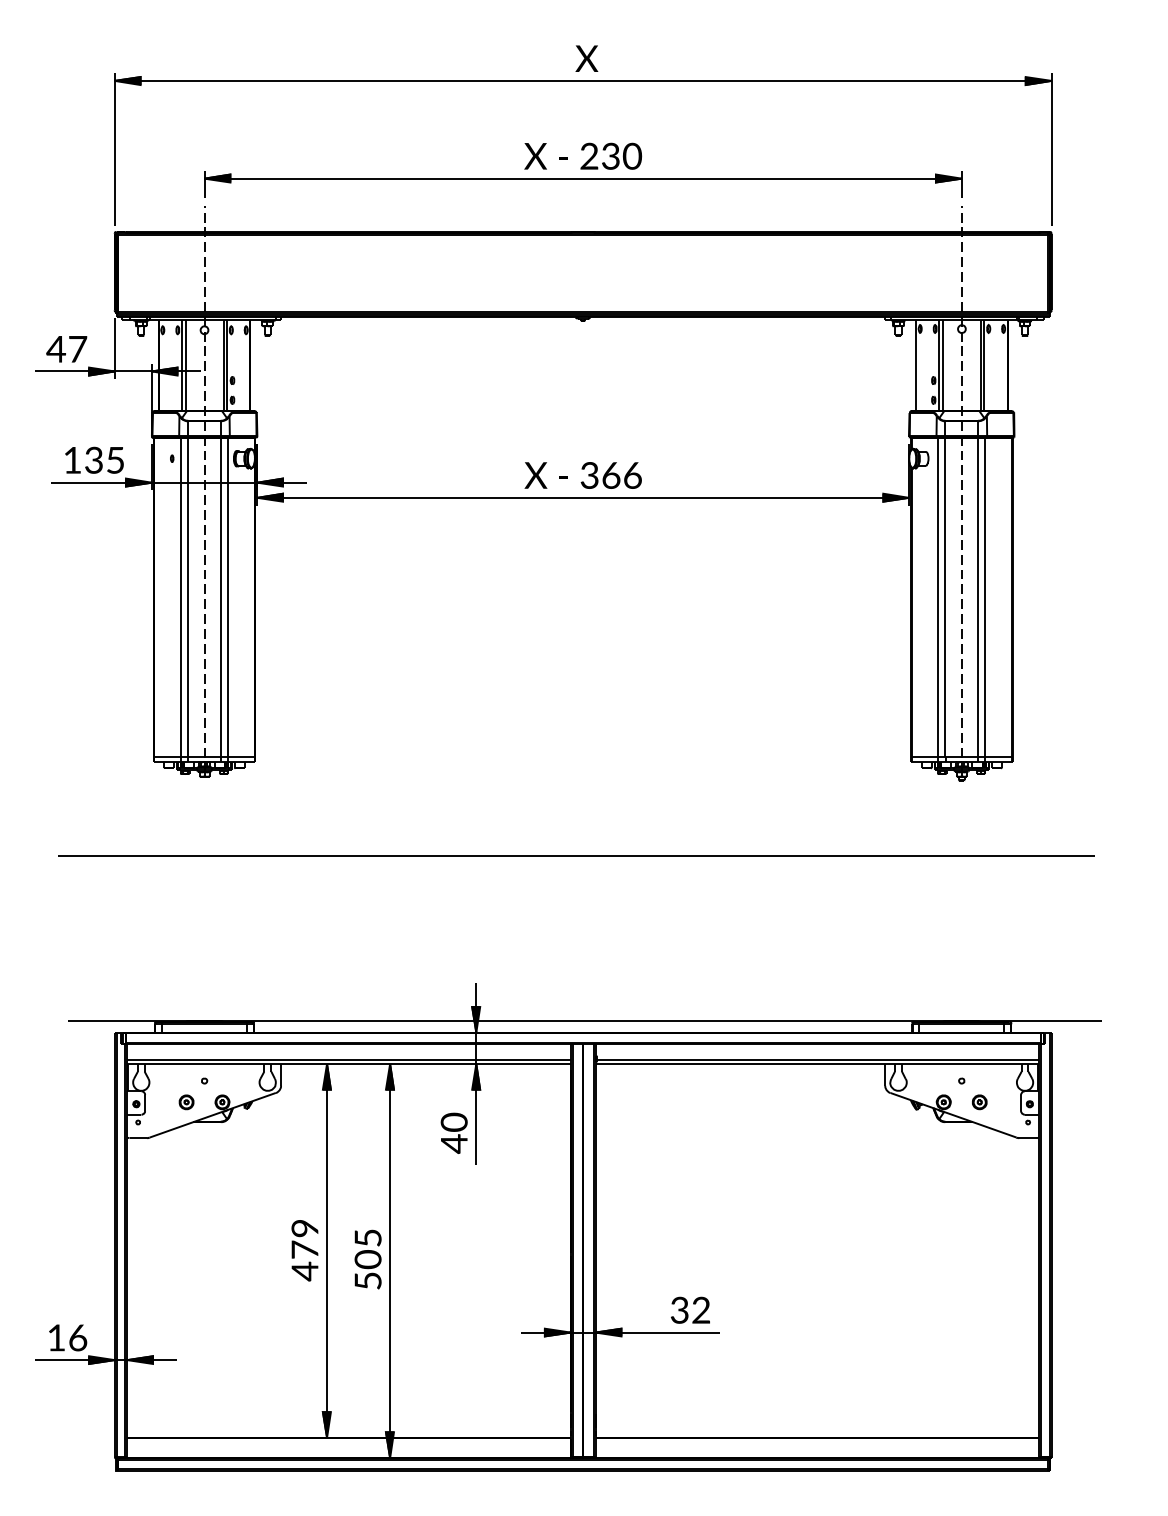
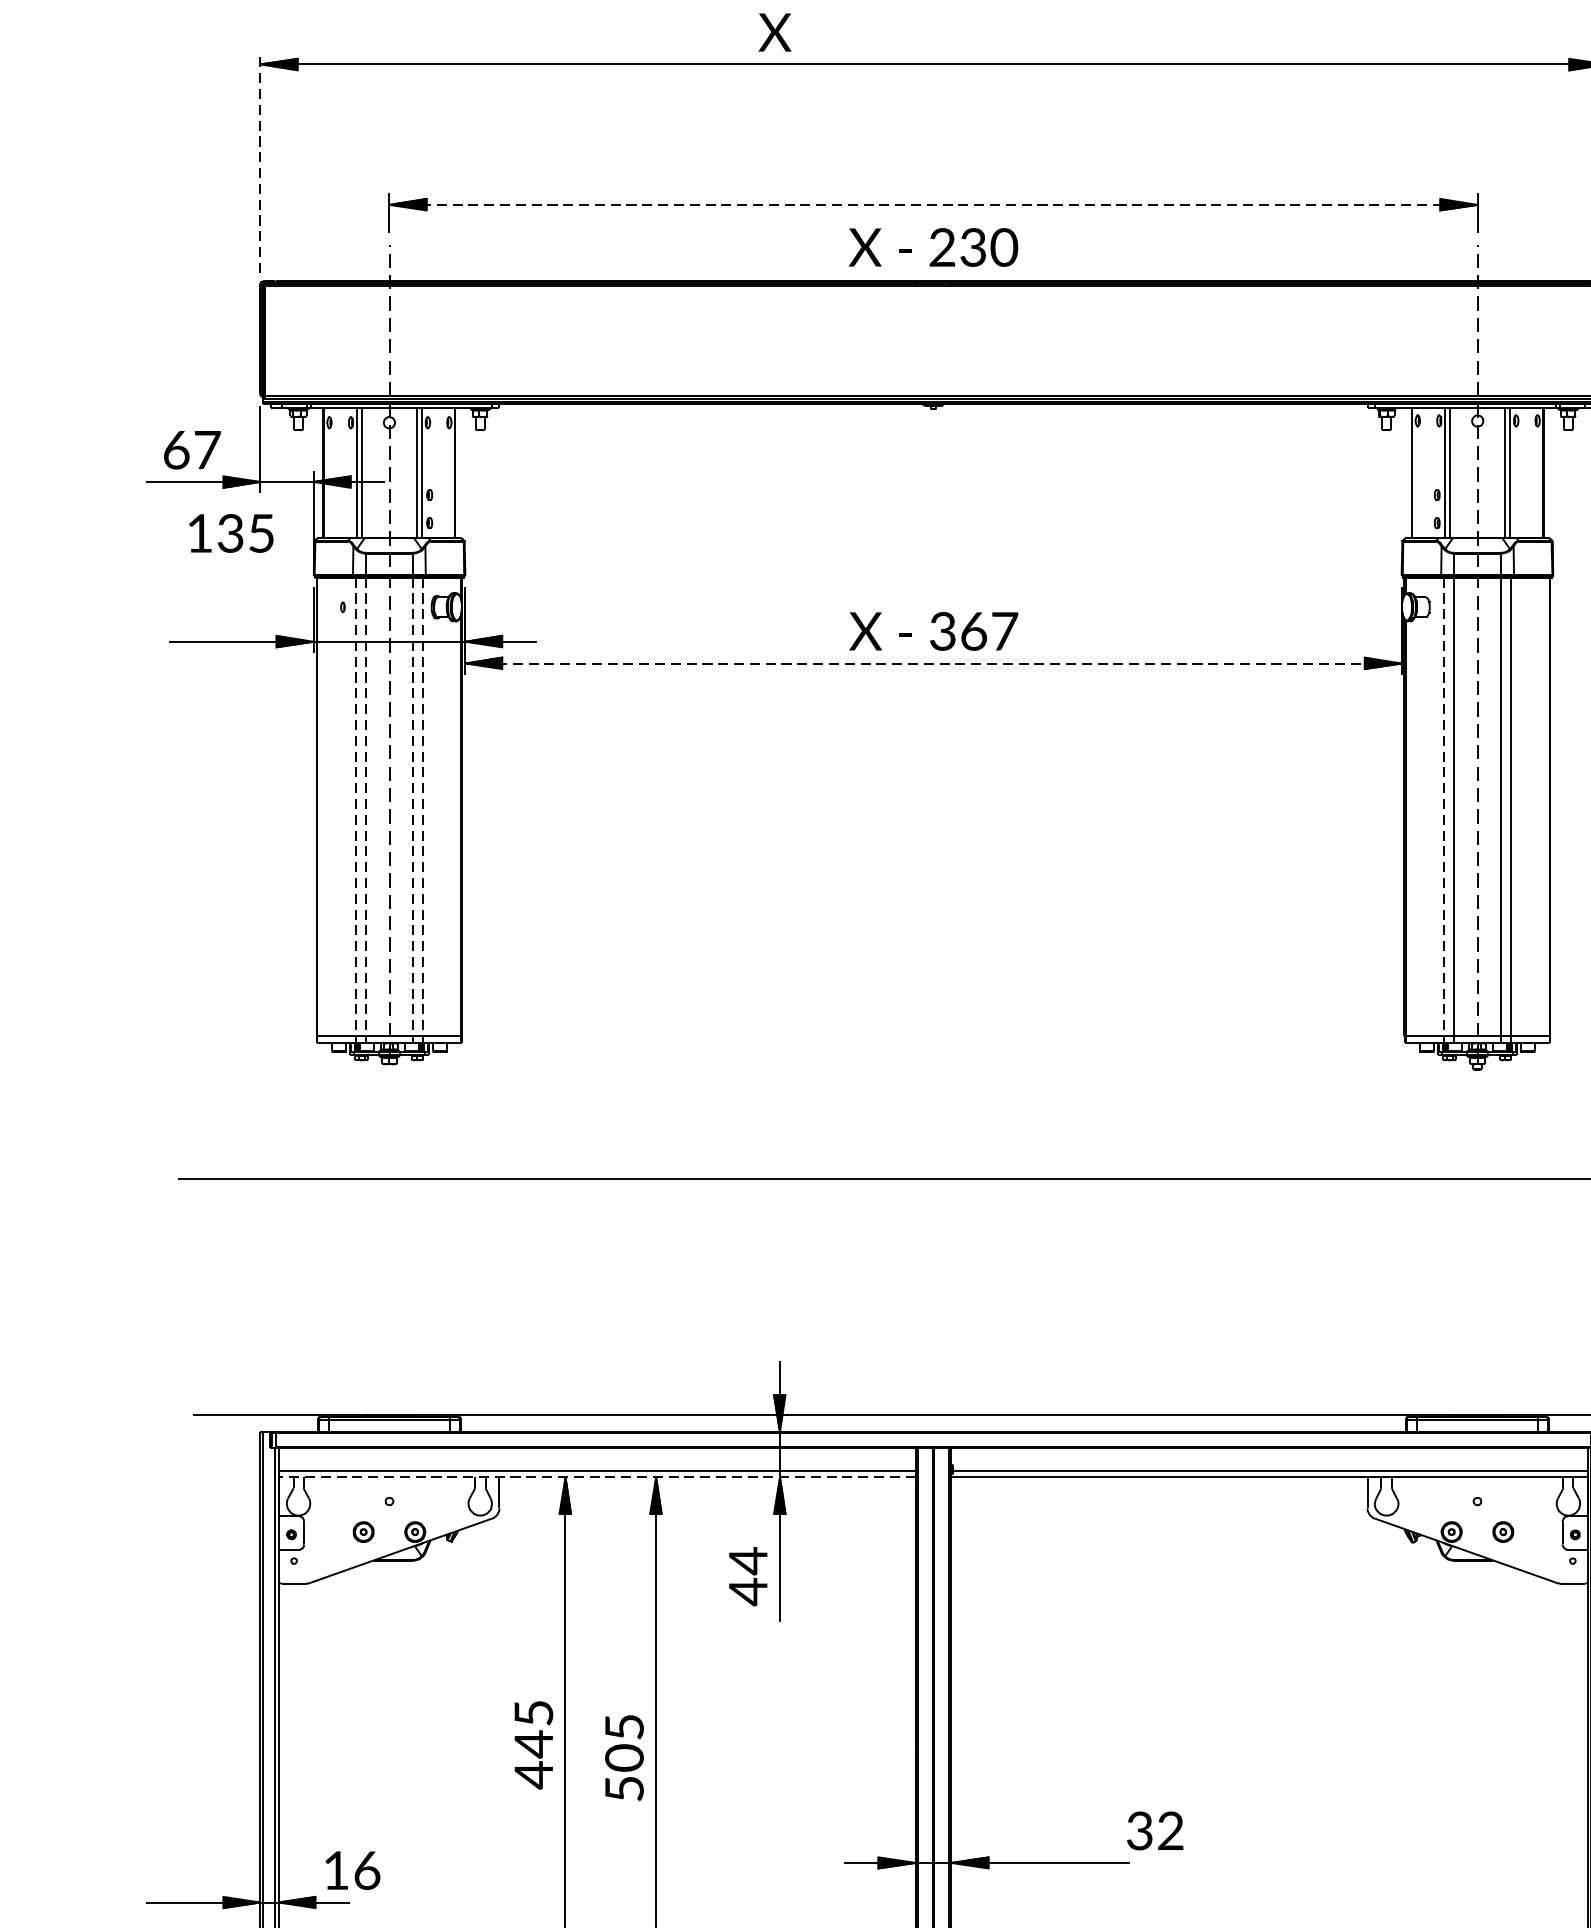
text: (586, 58) -> (774, 32), moved
line: (114, 149) -> (260, 162), solid -> dashed
text: (583, 155) -> (933, 246), moved
line: (583, 178) -> (933, 204), solid -> dashed
text: (55, 349) -> (175, 450), 47 -> 67
text: (94, 459) -> (231, 532), moved
text: (633, 475) -> (1005, 631), 366 -> 367
line: (583, 497) -> (933, 663), solid -> dashed
line: (181, 597) -> (356, 806), solid -> dashed
line: (188, 597) -> (366, 806), solid -> dashed
line: (220, 597) -> (412, 806), solid -> dashed
line: (228, 597) -> (423, 806), solid -> dashed
line: (938, 597) -> (1444, 806), solid -> dashed
line: (349, 1064) -> (597, 1477), solid -> dashed
text: (453, 1122) -> (747, 1561), 40 -> 44
text: (304, 1240) -> (533, 1730), 479 -> 445
text: (690, 1309) -> (1155, 1829), moved
text: (68, 1337) -> (353, 1870), moved

